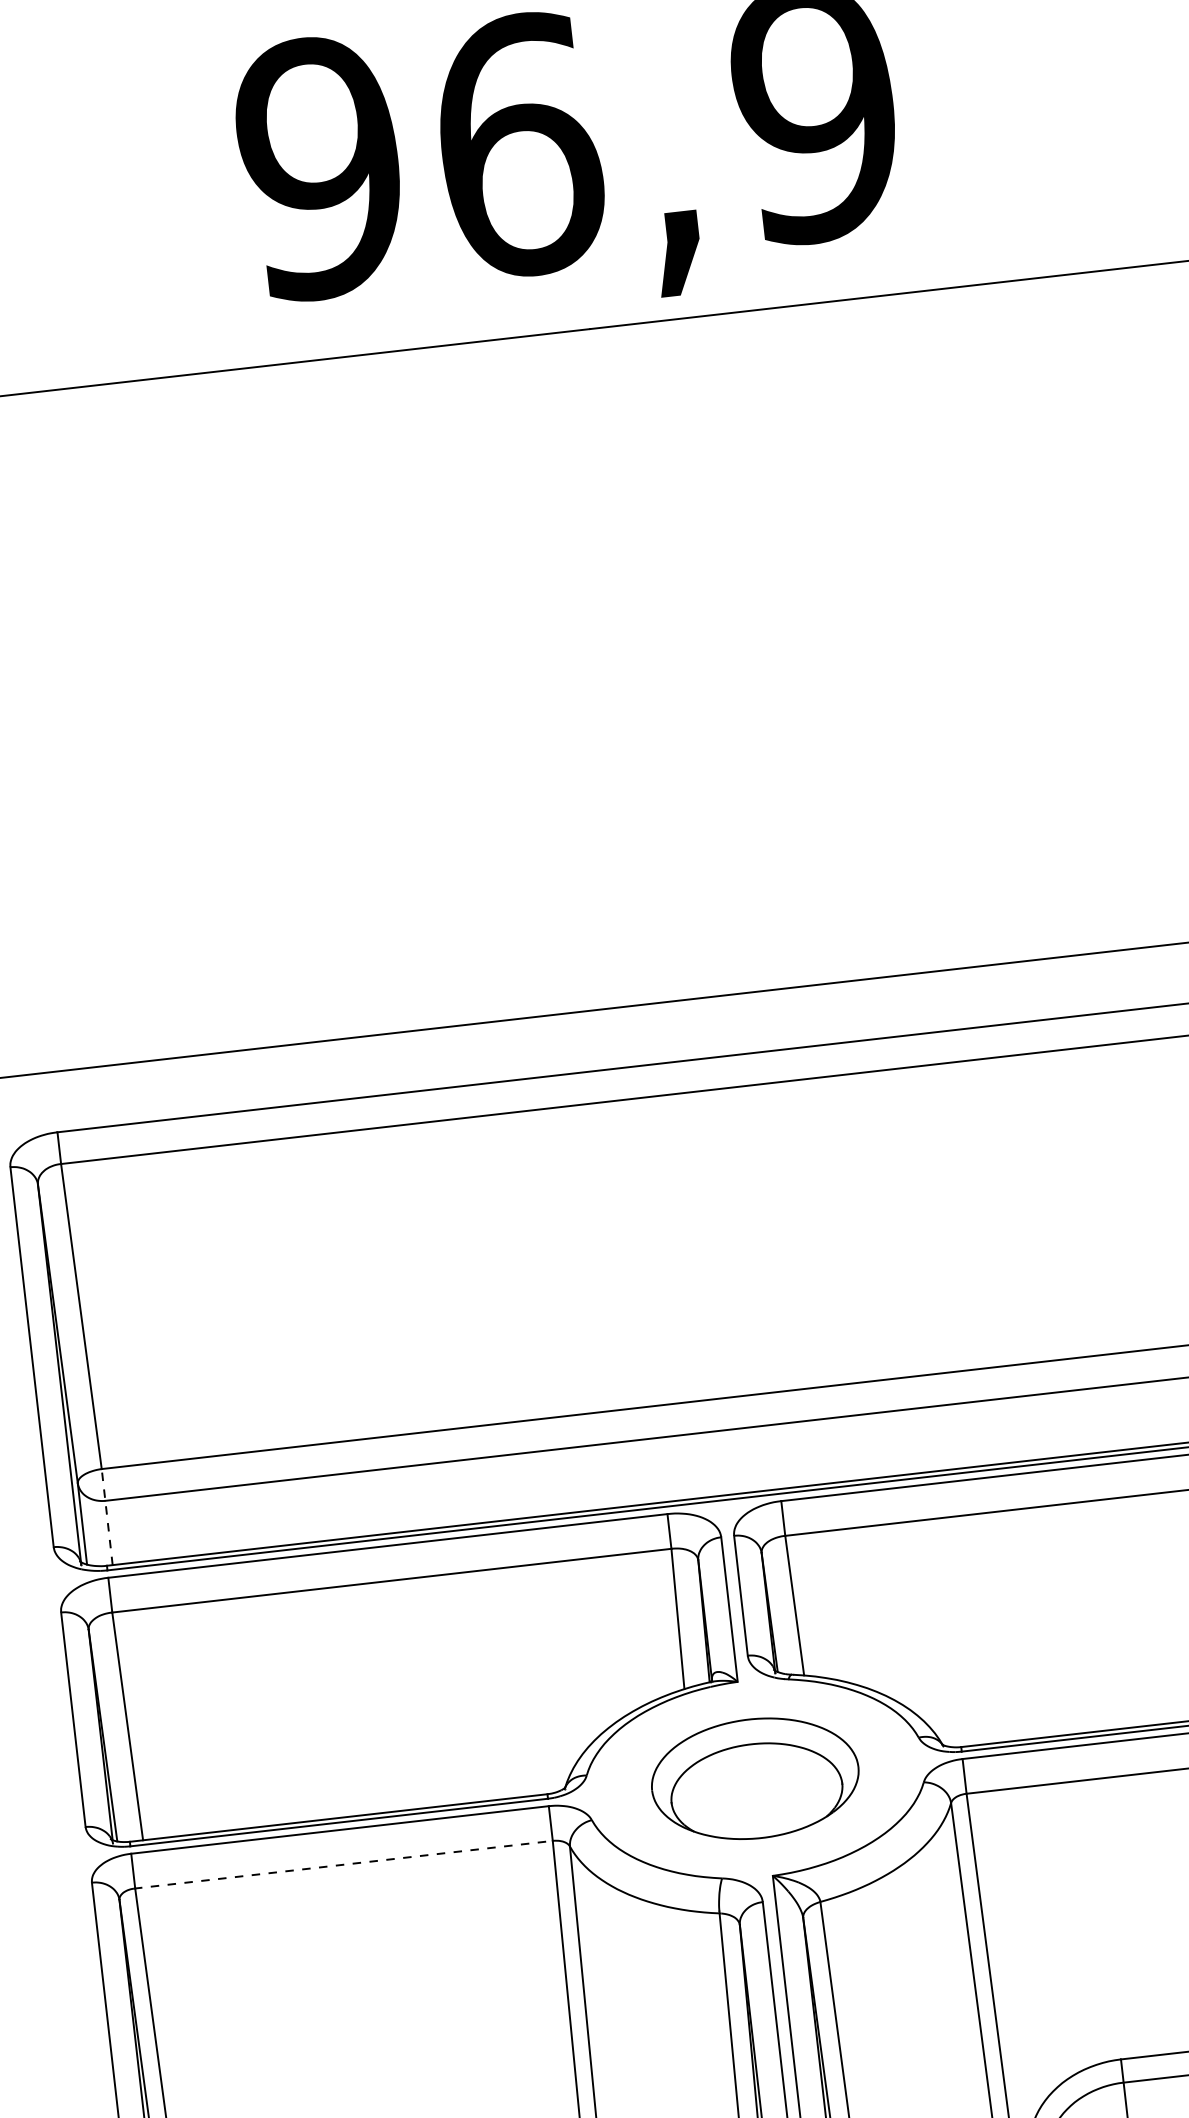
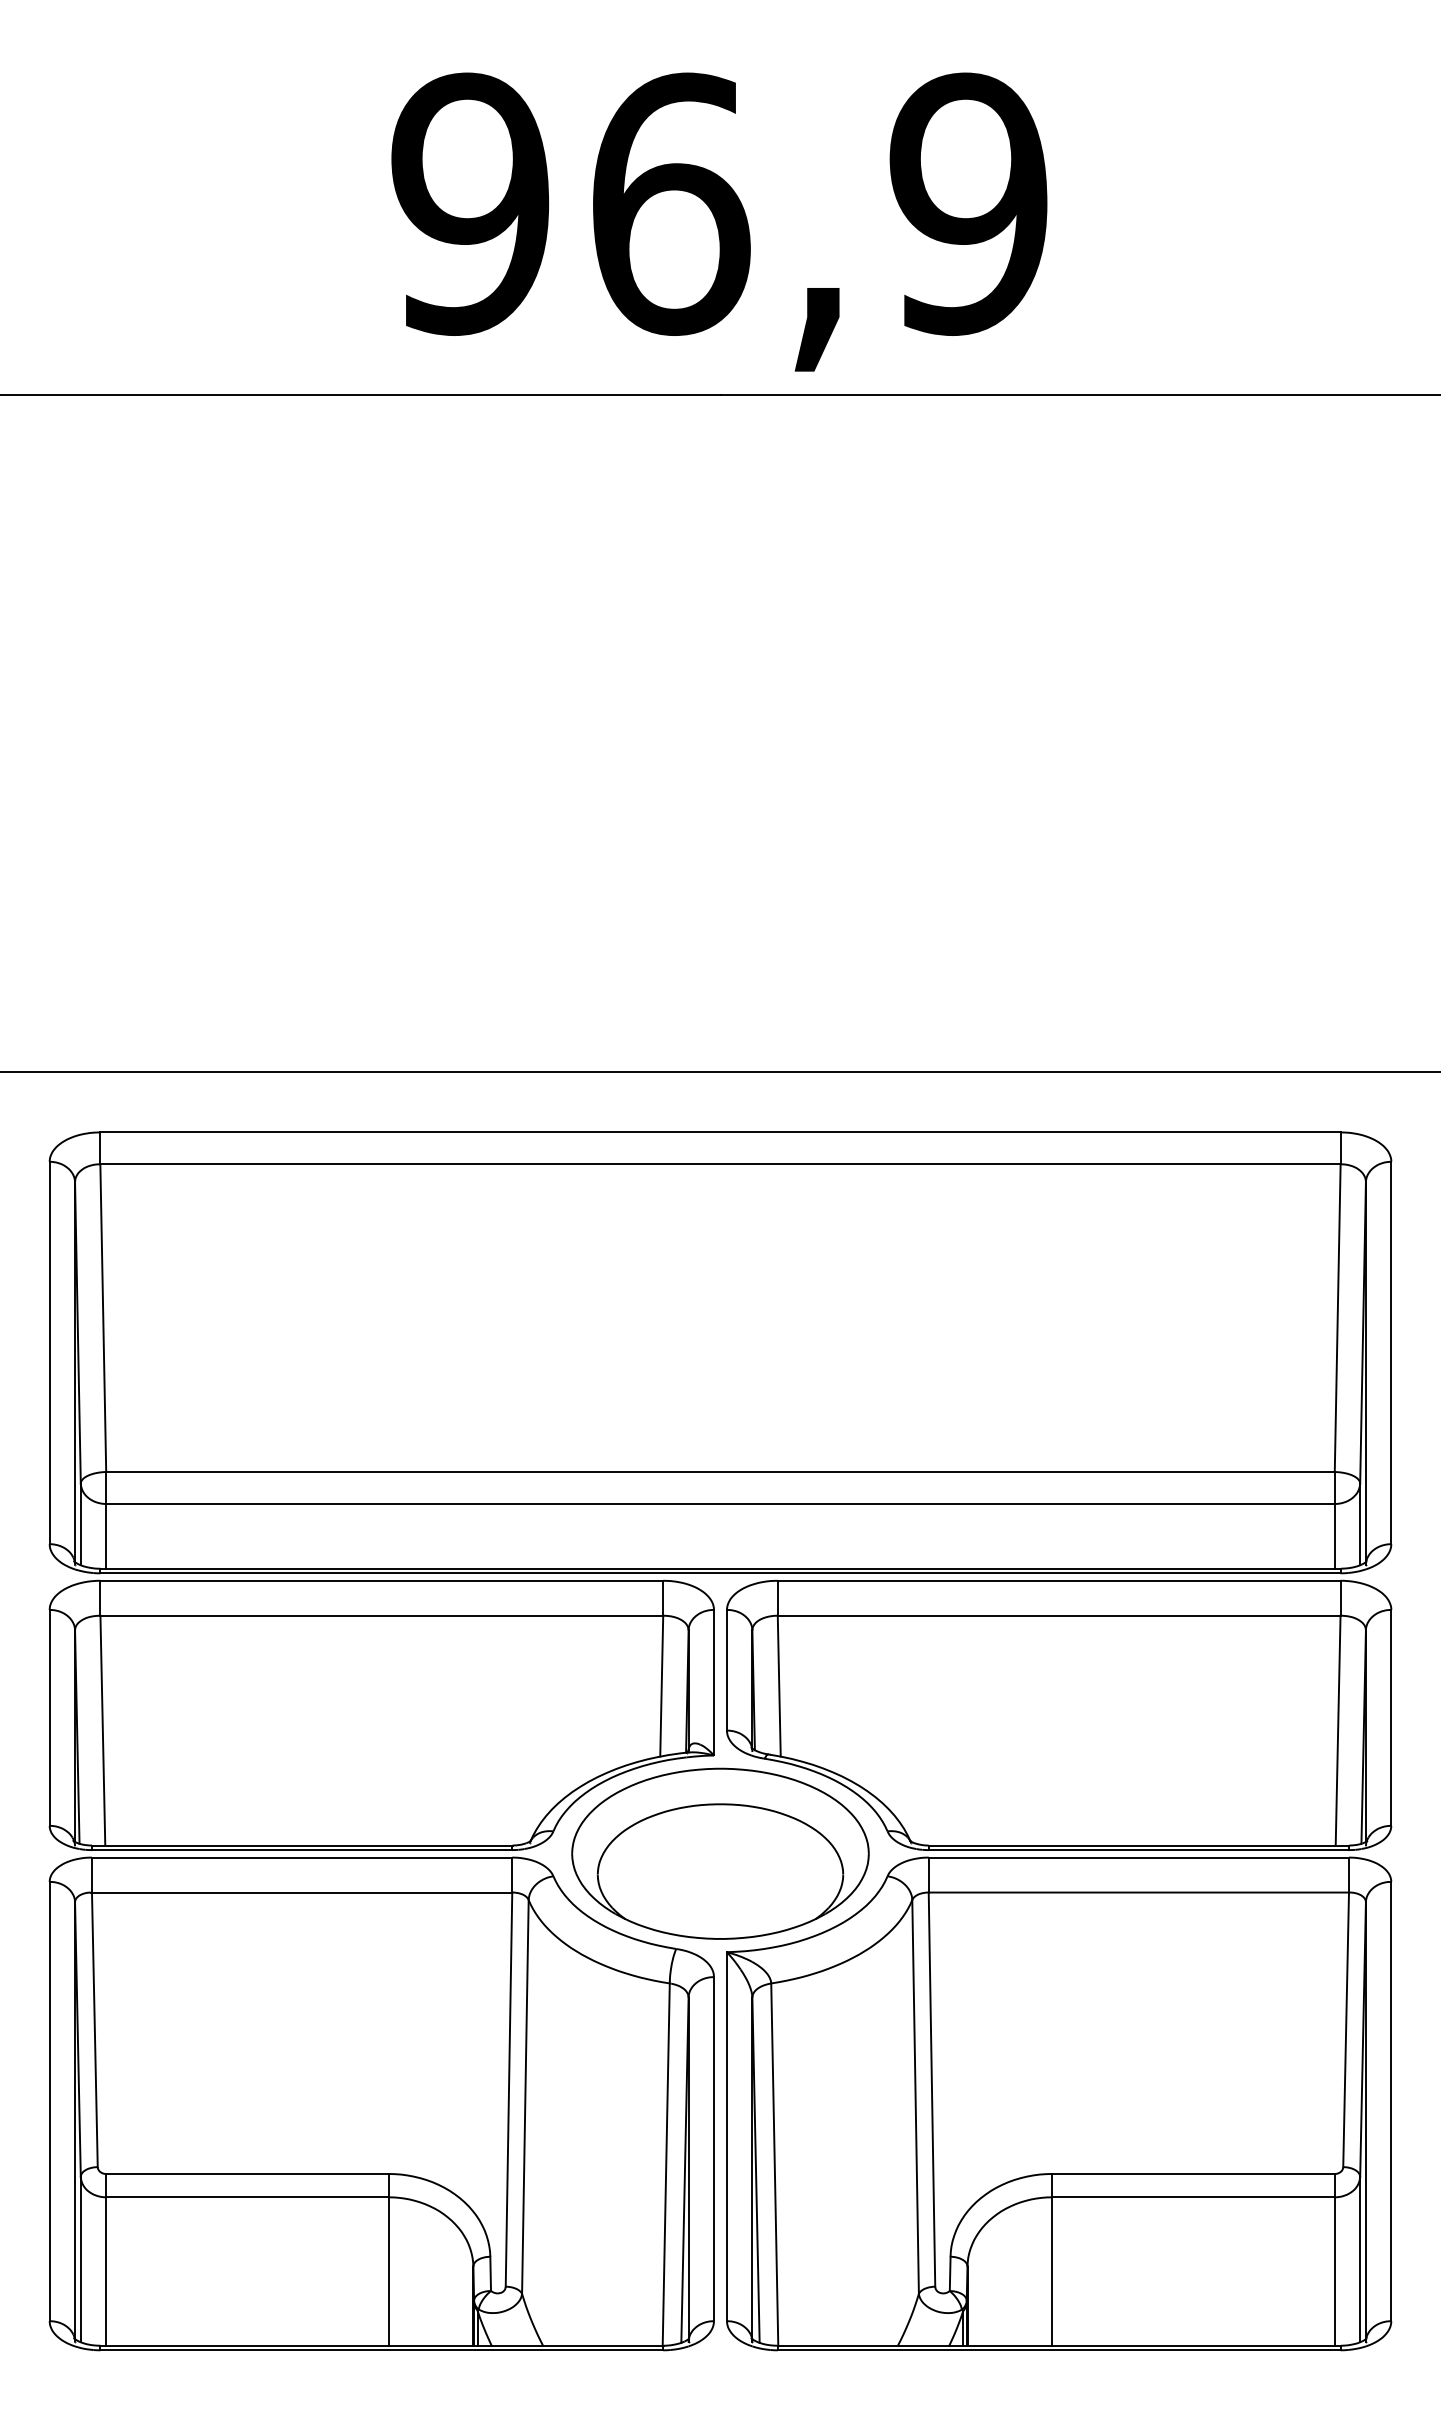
line: (107, 1516) -> (106, 1519), dashed -> solid
part: (755, 1778) -> (720, 1853), size x1.43
line: (343, 1864) -> (301, 1892), dashed -> solid

